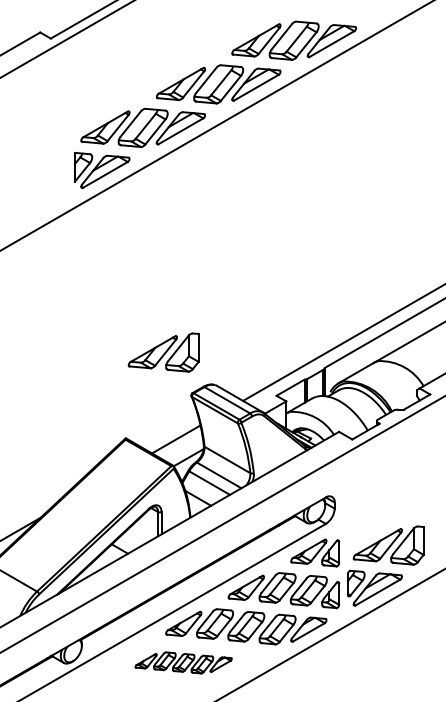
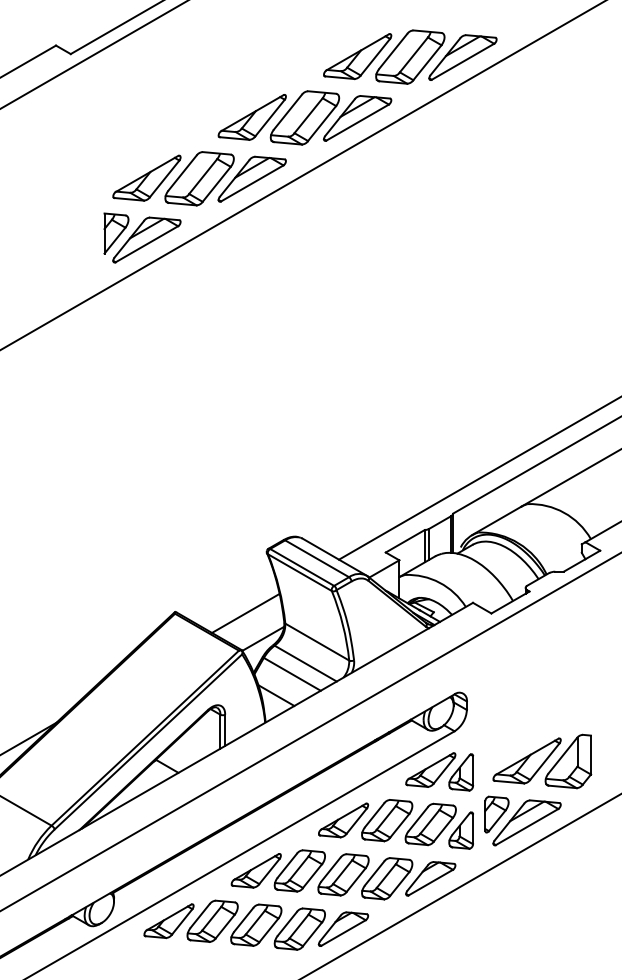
part: (163, 352) -> (227, 492), removed
part: (183, 662) -> (255, 924), size x1.67

